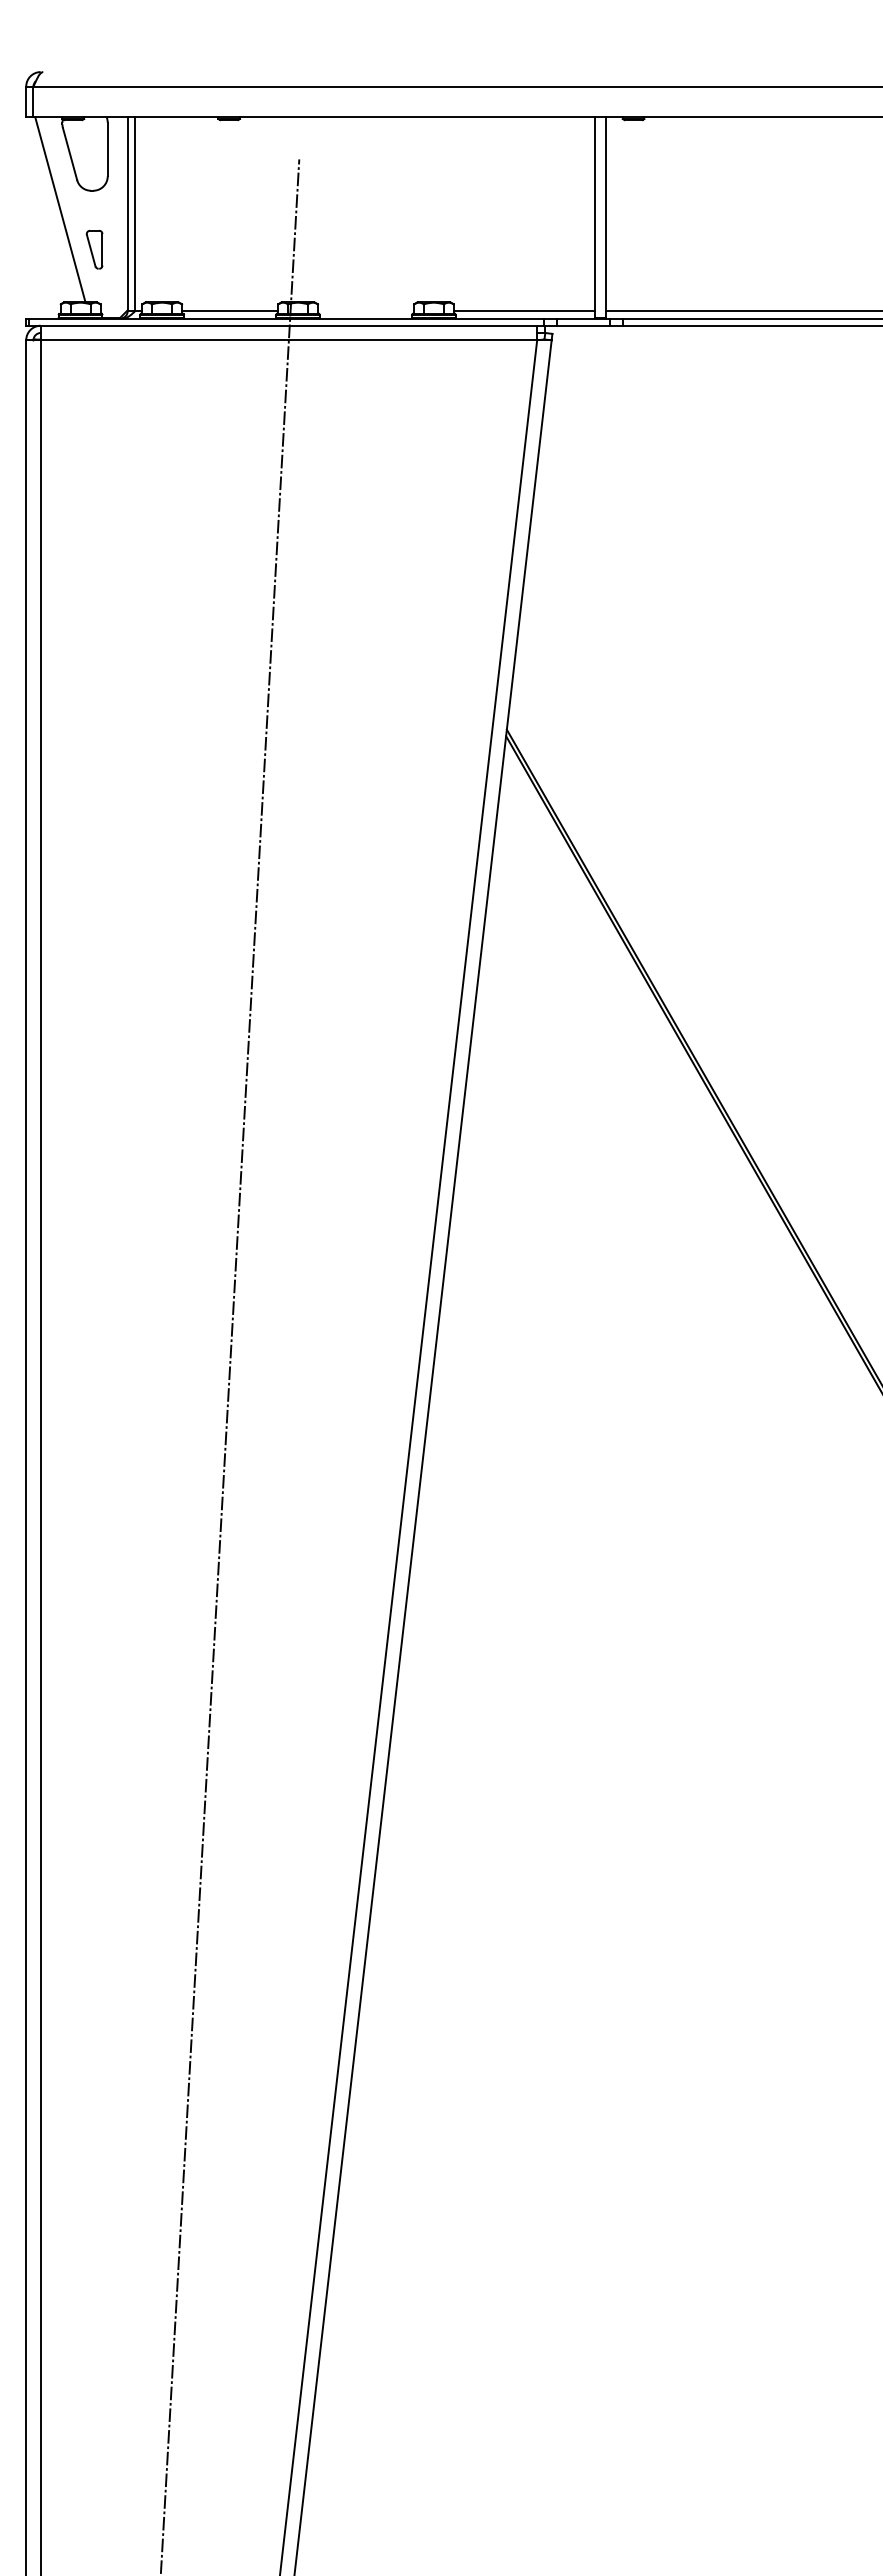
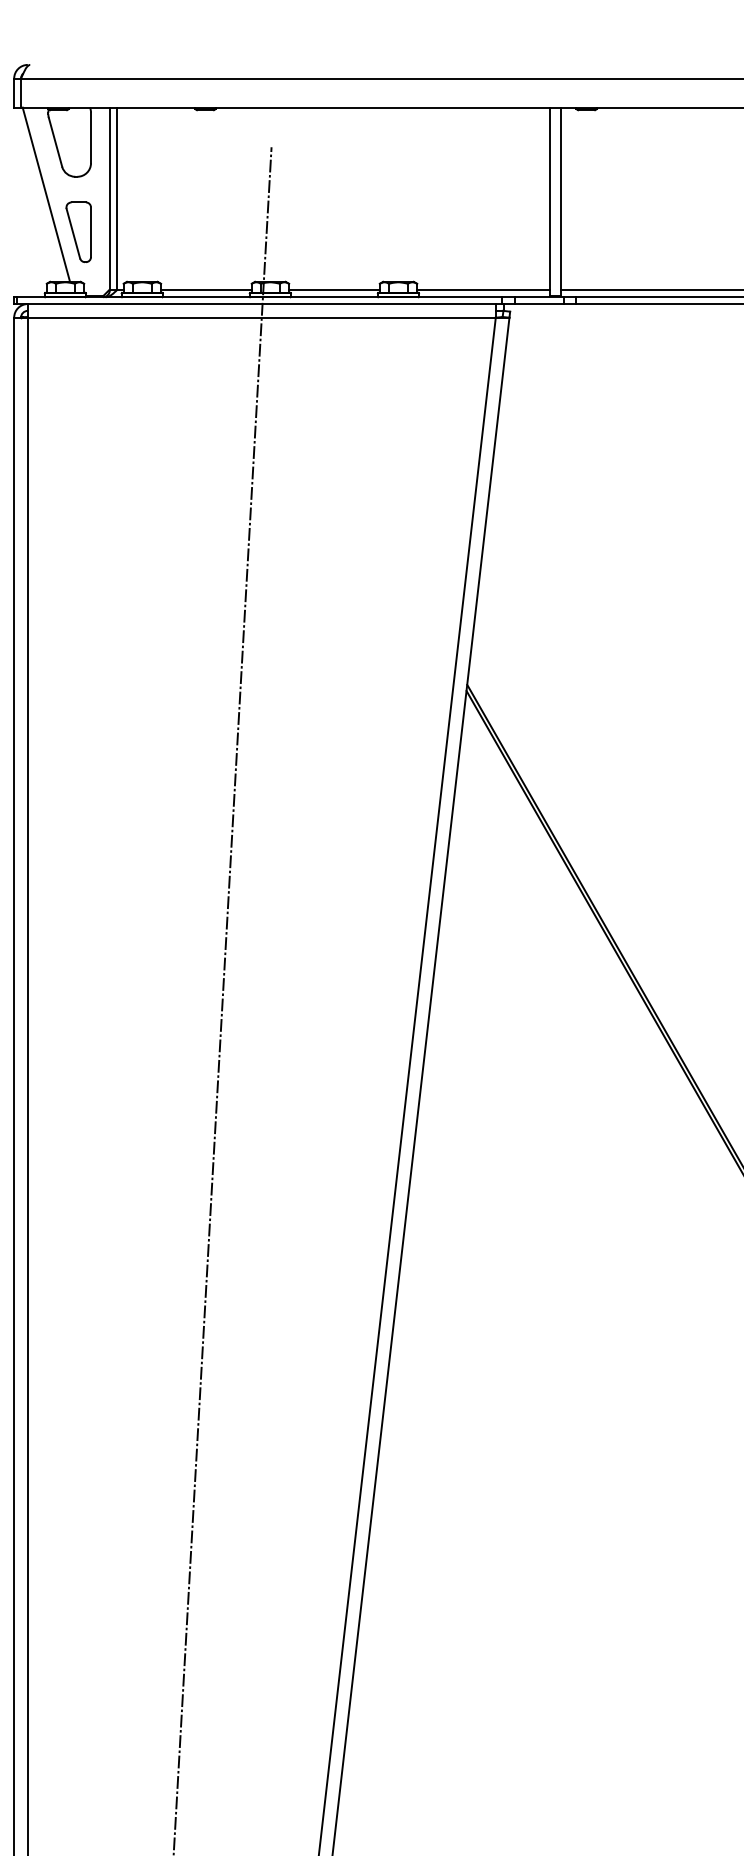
part: (94, 249) -> (78, 232), size x1.67
line: (365, 311) -> (333, 290), added

